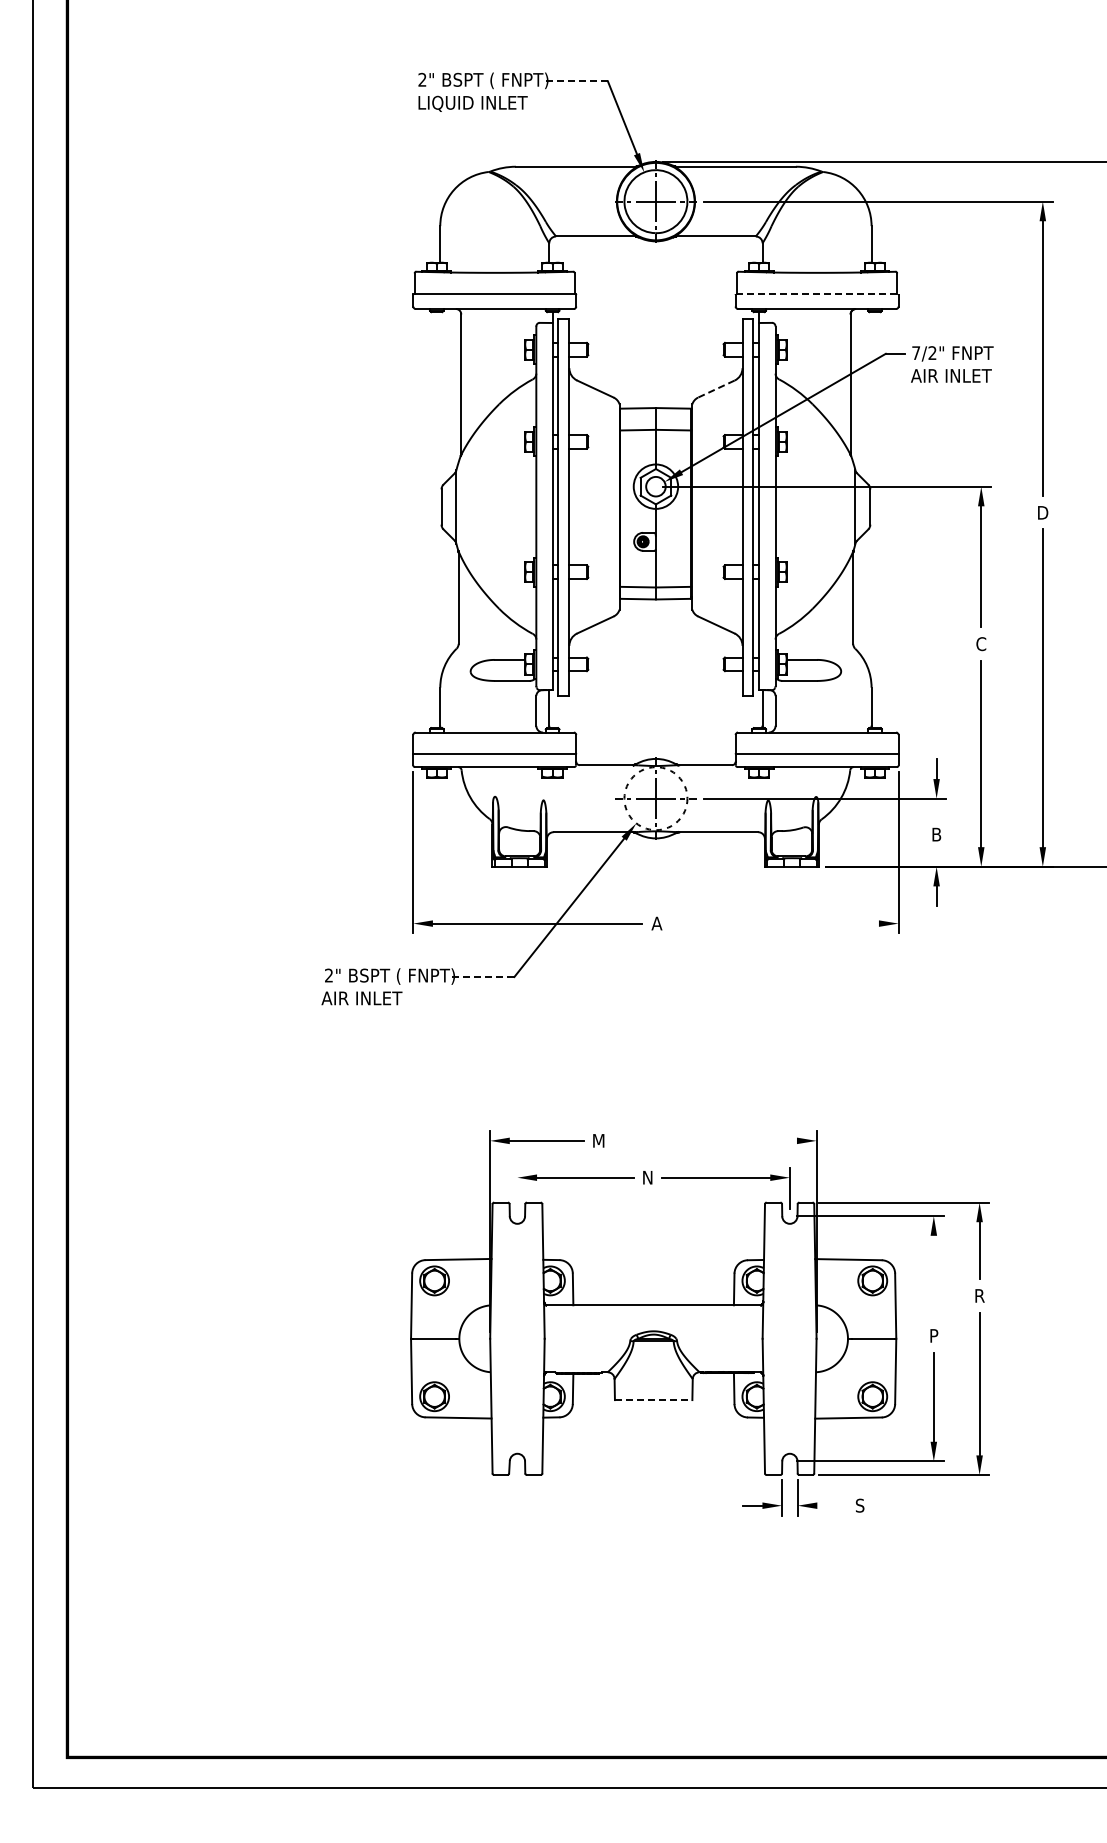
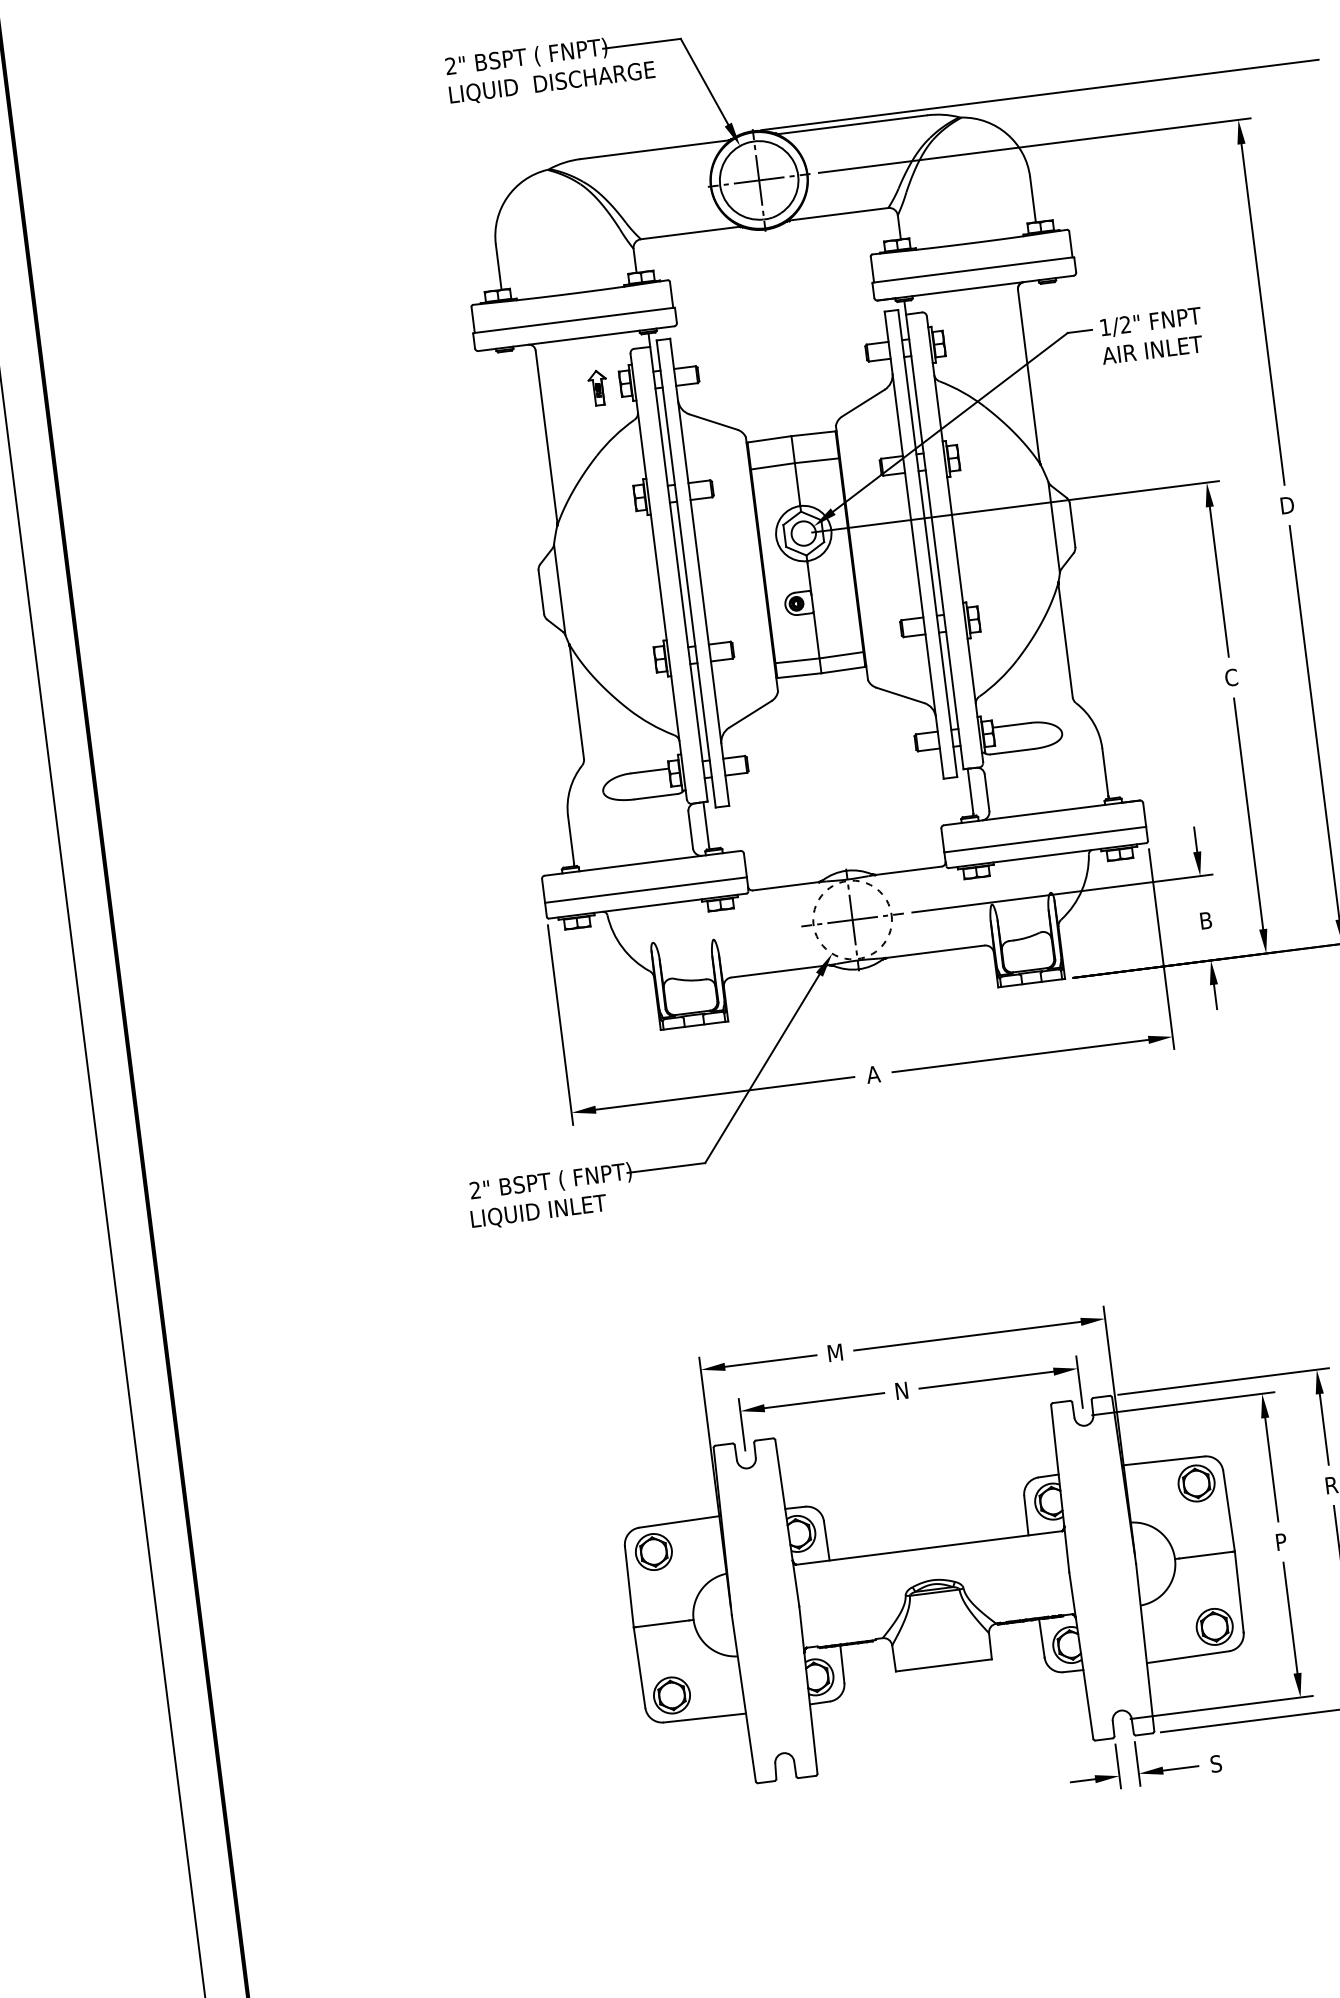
line: (576, 81) -> (641, 44), dashed -> solid
text: (532, 102) -> (590, 76), LIQUID INLET -> LIQUID  DISCHARGE
line: (817, 294) -> (973, 270), dashed -> solid
part: (507, 349) -> (598, 386), added
text: (916, 352) -> (1105, 326), 7/2" -> 1/2"
line: (715, 389) -> (862, 403), dashed -> solid
line: (775, 923) -> (1020, 1055), added
line: (482, 977) -> (665, 1168), dashed -> solid
text: (376, 999) -> (537, 1212), AIR INLET -> LIQUID INLET
line: (704, 1140) -> (966, 1335), added
line: (517, 1188) -> (742, 1424), added
line: (933, 1277) -> (1271, 1469), added
line: (653, 1400) -> (943, 1665), dashed -> solid
line: (831, 1505) -> (1180, 1768), added

